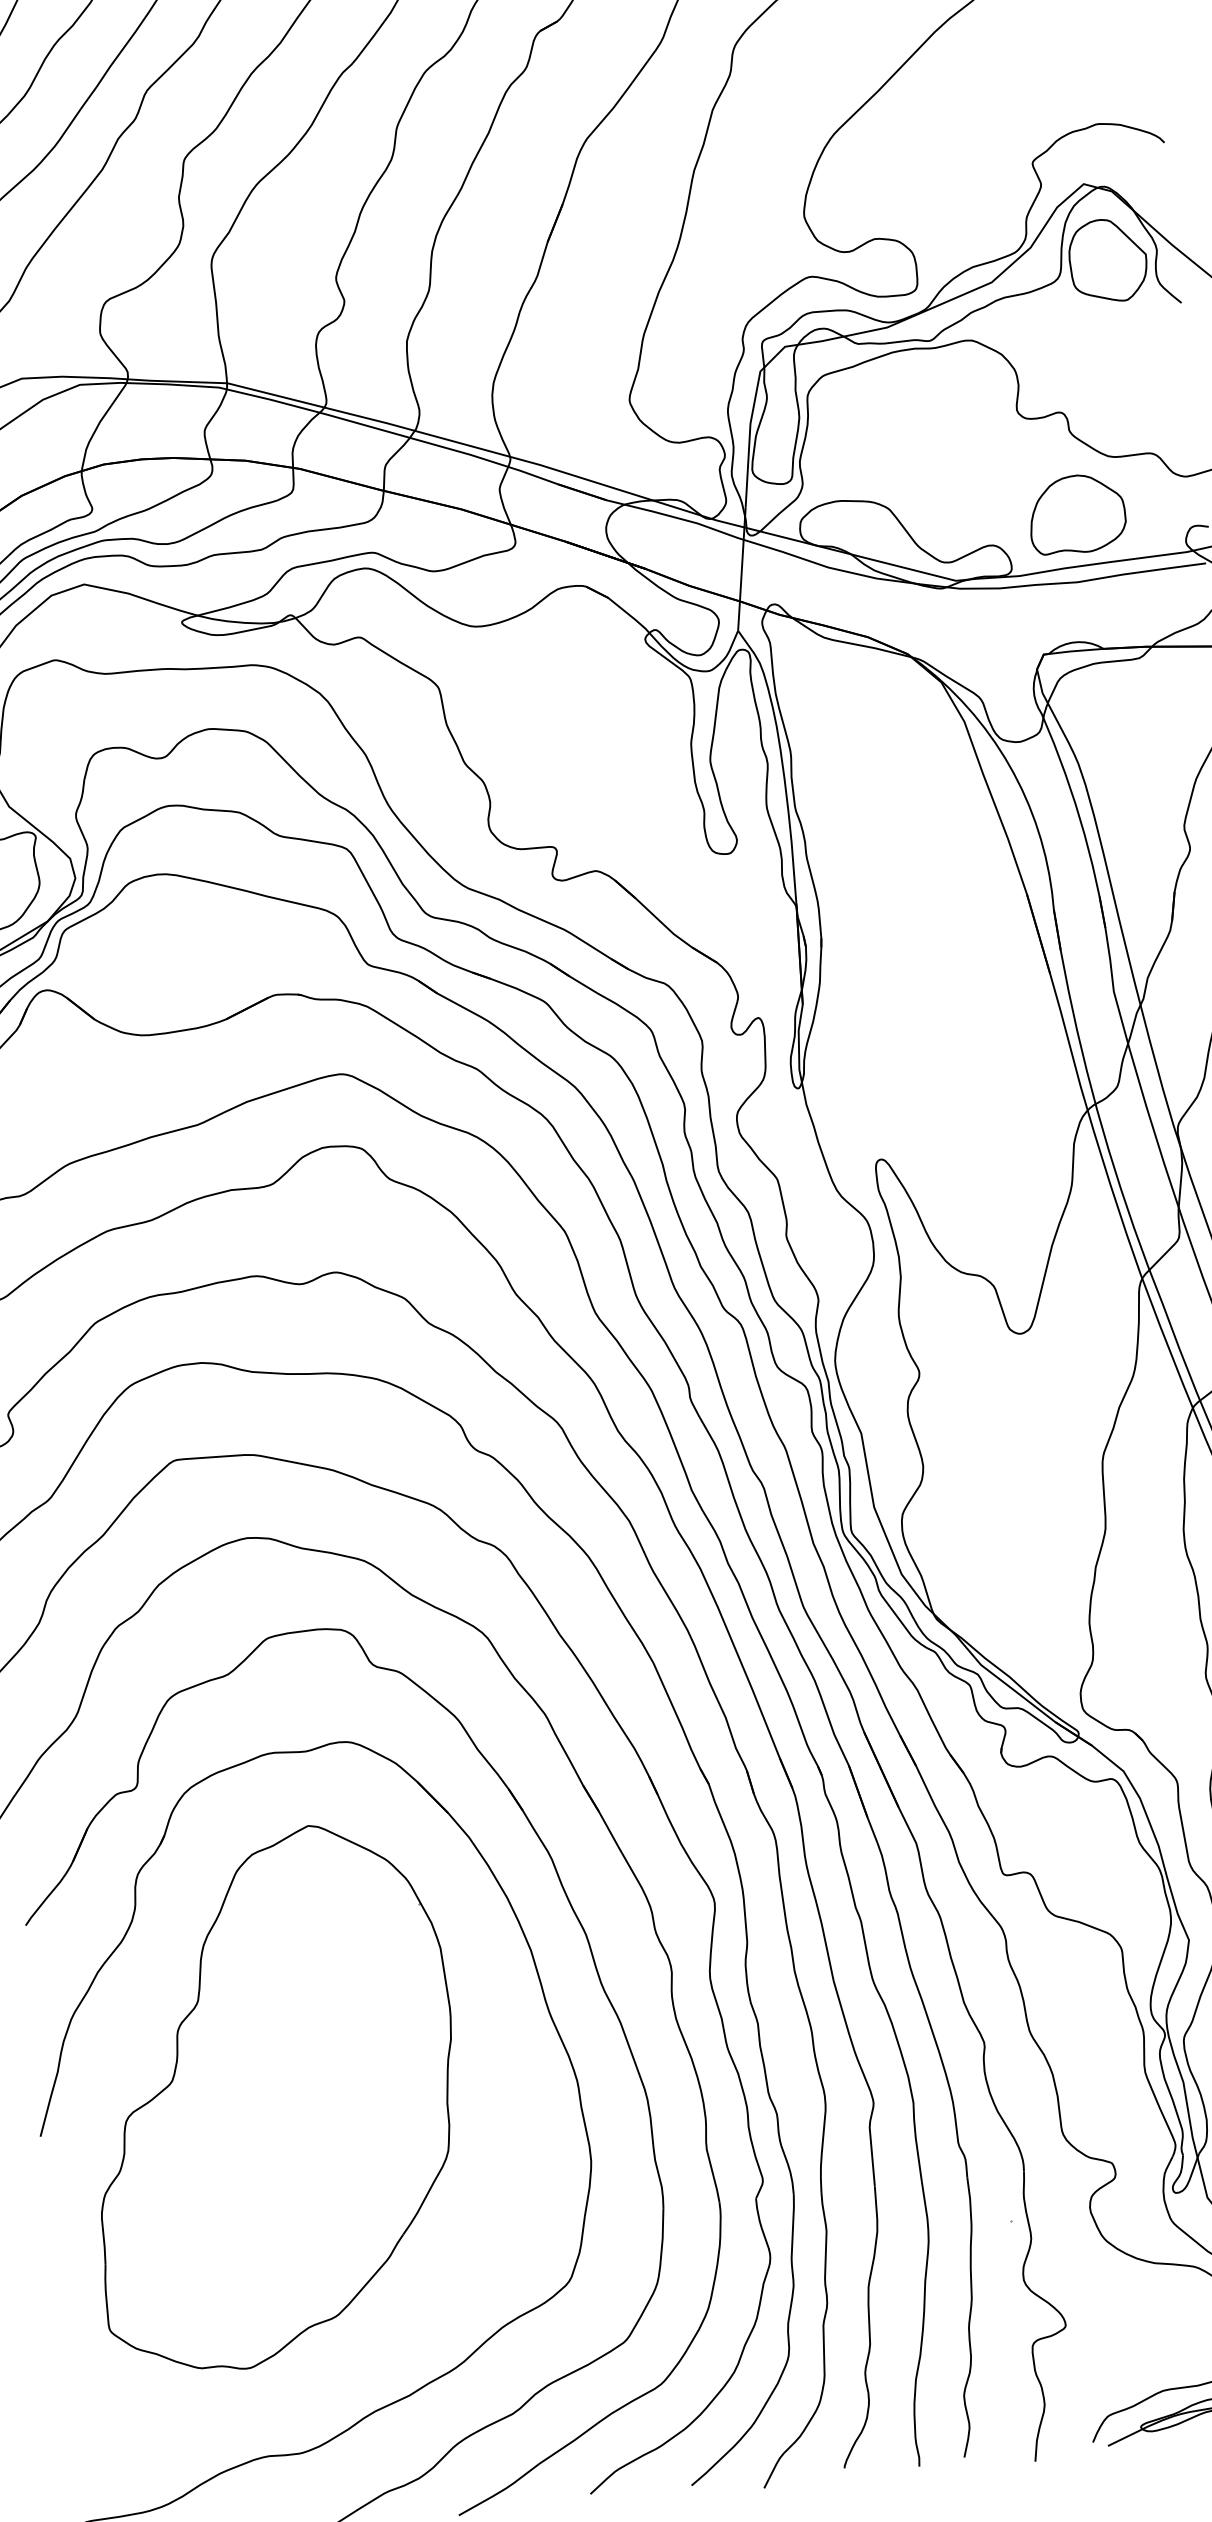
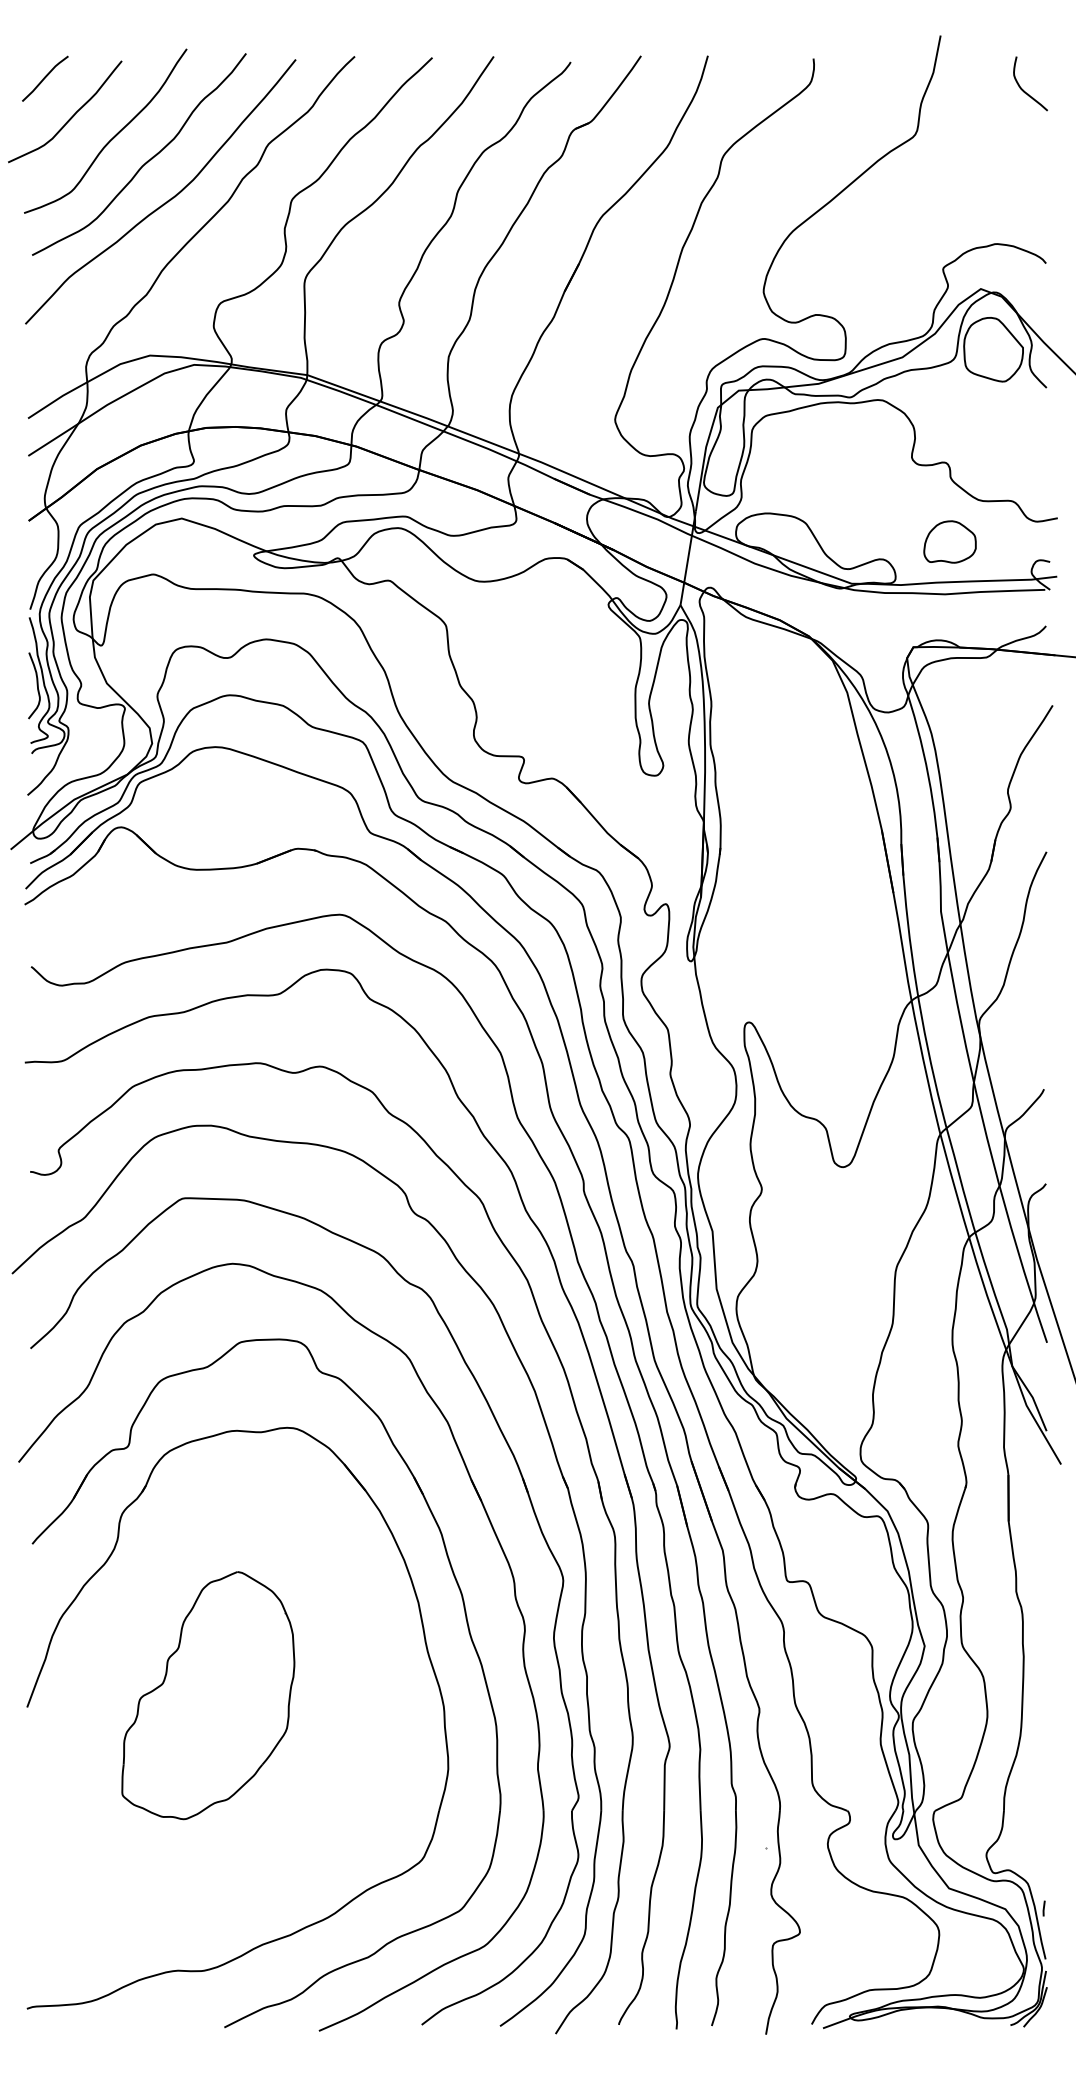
part: (1076, 513) -> (949, 541), size x0.7
part: (272, 2097) -> (208, 1695), size x0.6

